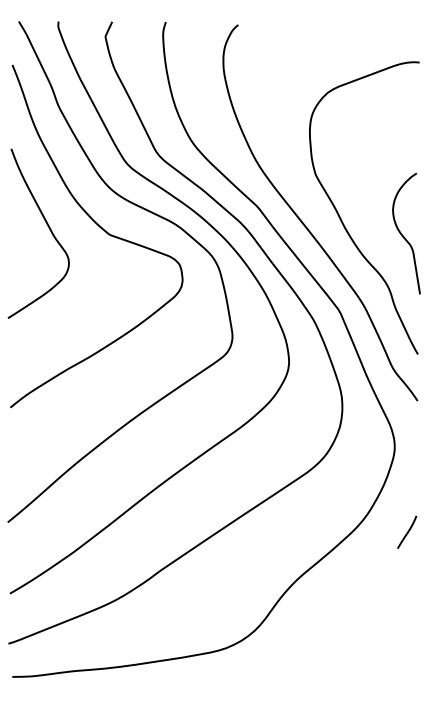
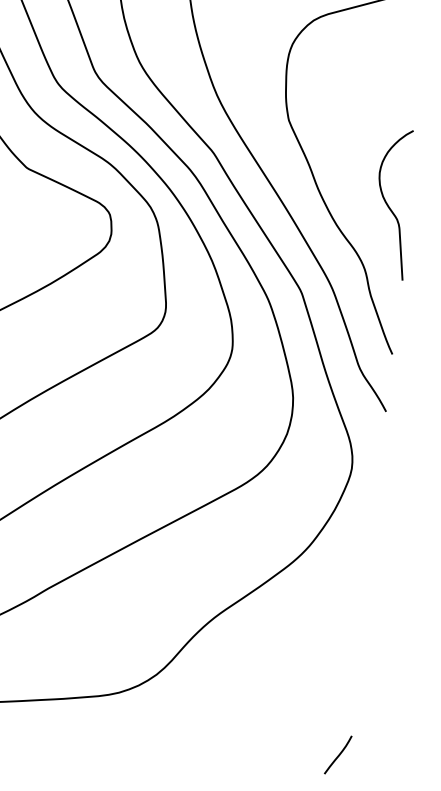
curve: (407, 531) -> (338, 754), moved

